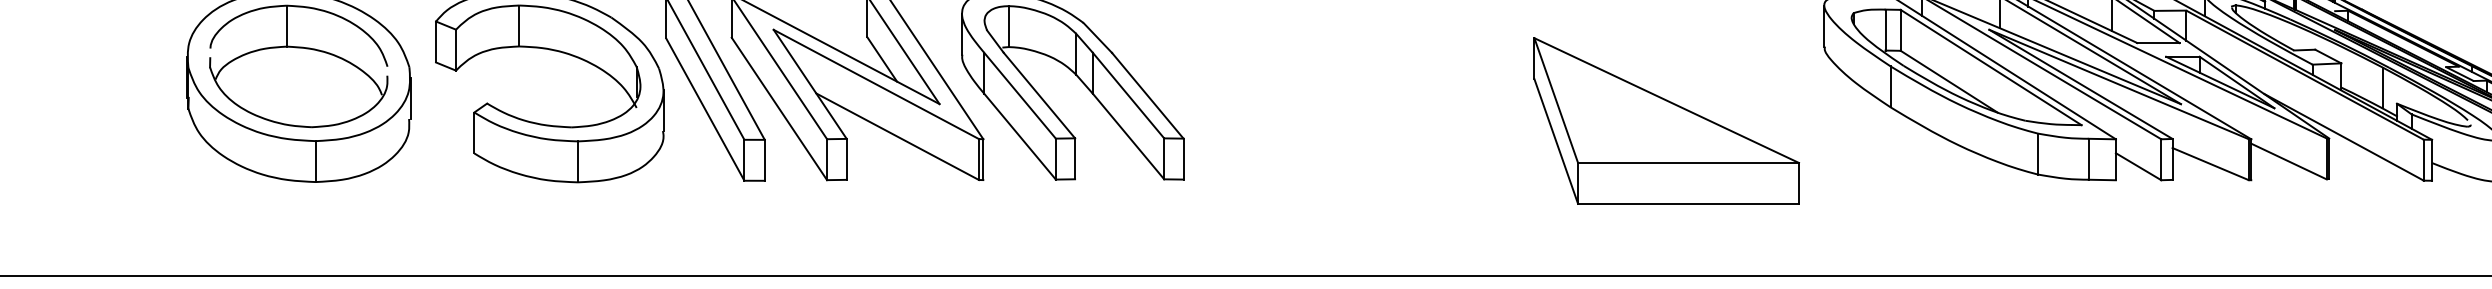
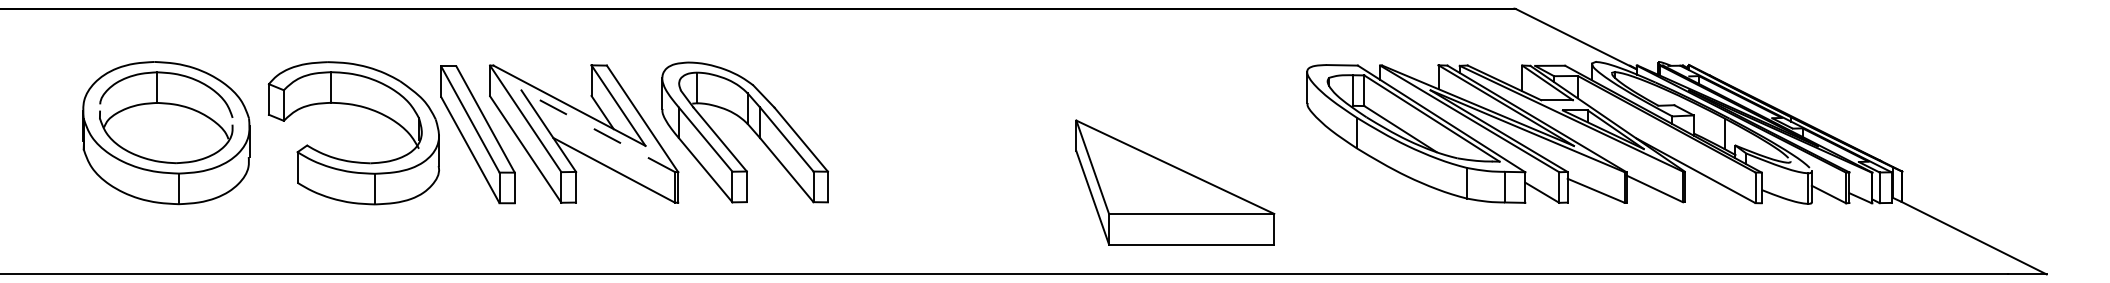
line: (876, 84) -> (598, 131), solid -> dashed
part: (1666, 120) -> (1175, 182), moved

